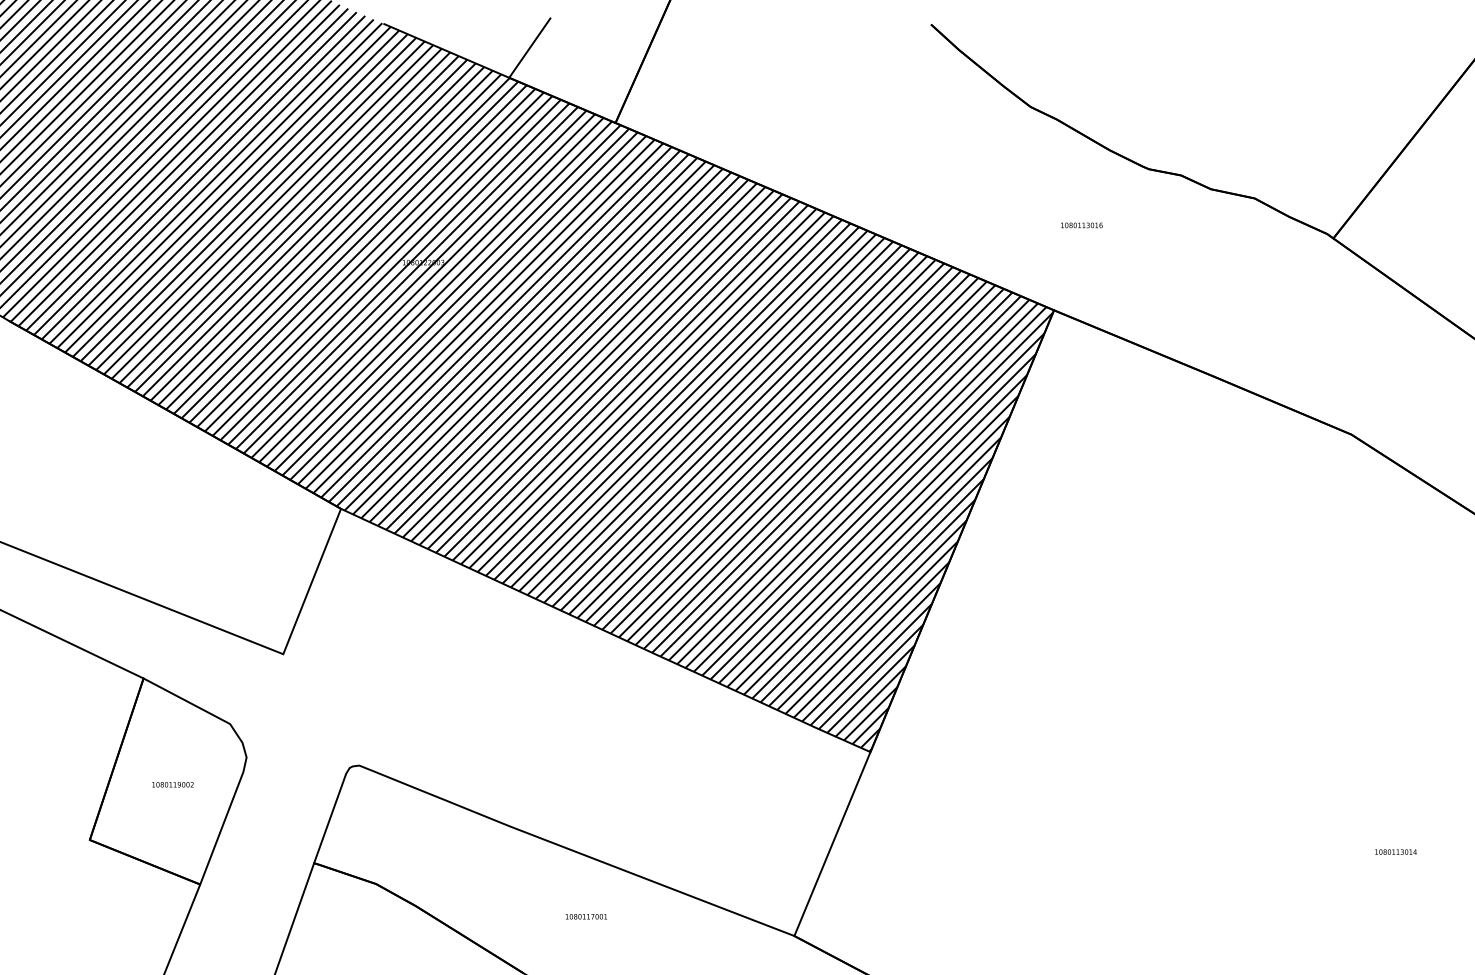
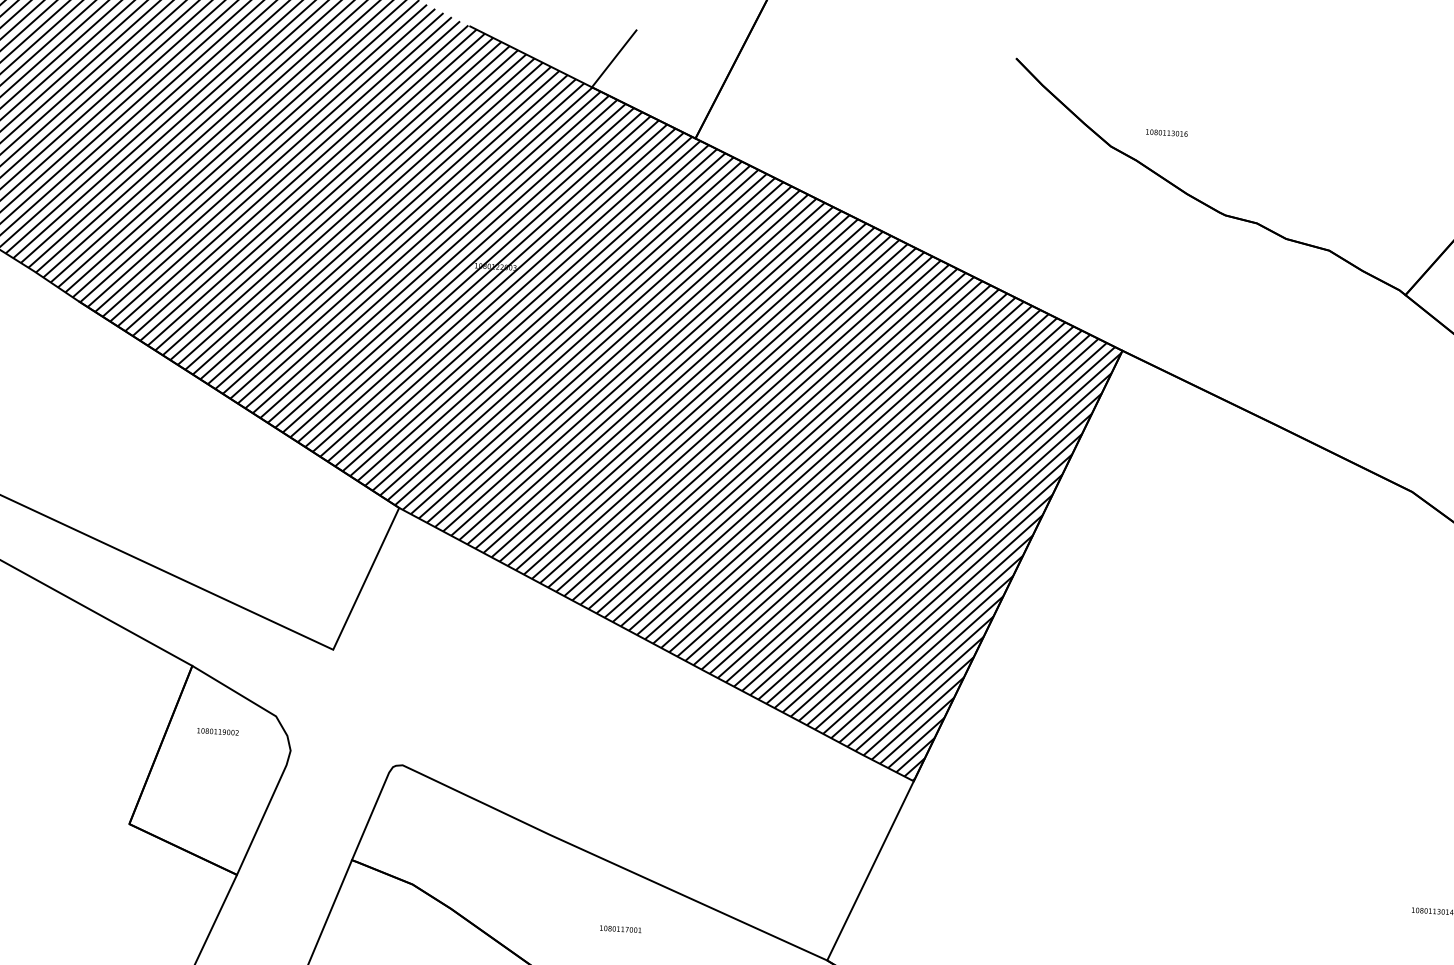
text: (1081, 225) -> (1166, 133), moved
text: (172, 784) -> (217, 731), moved

